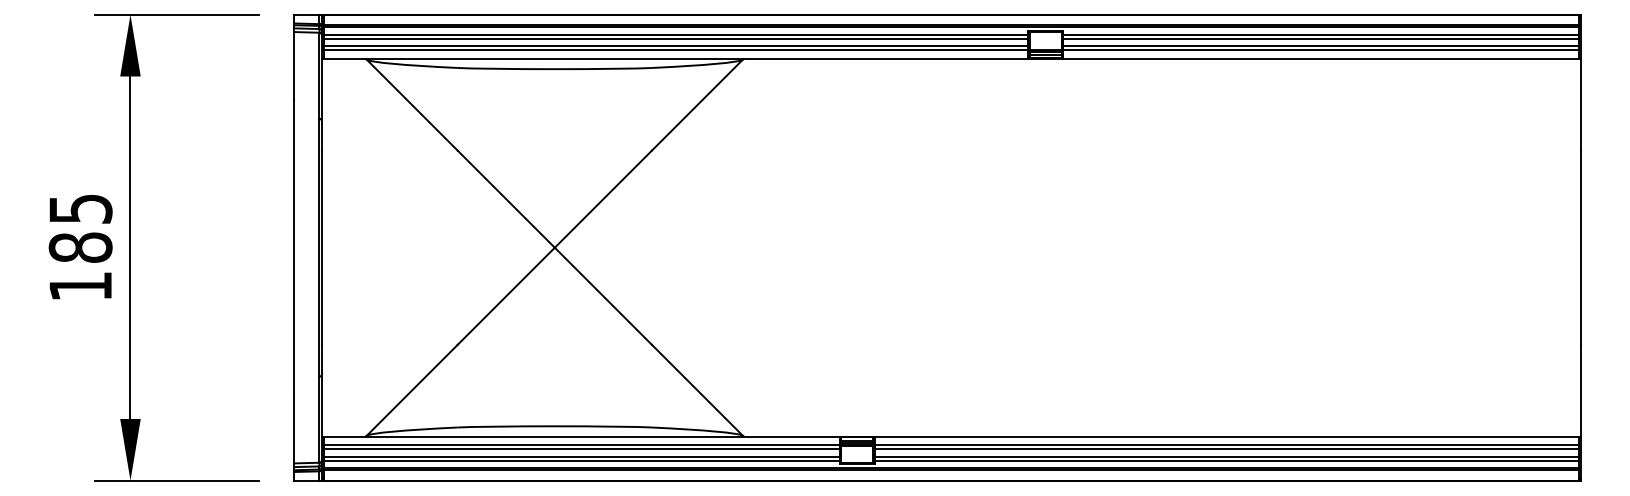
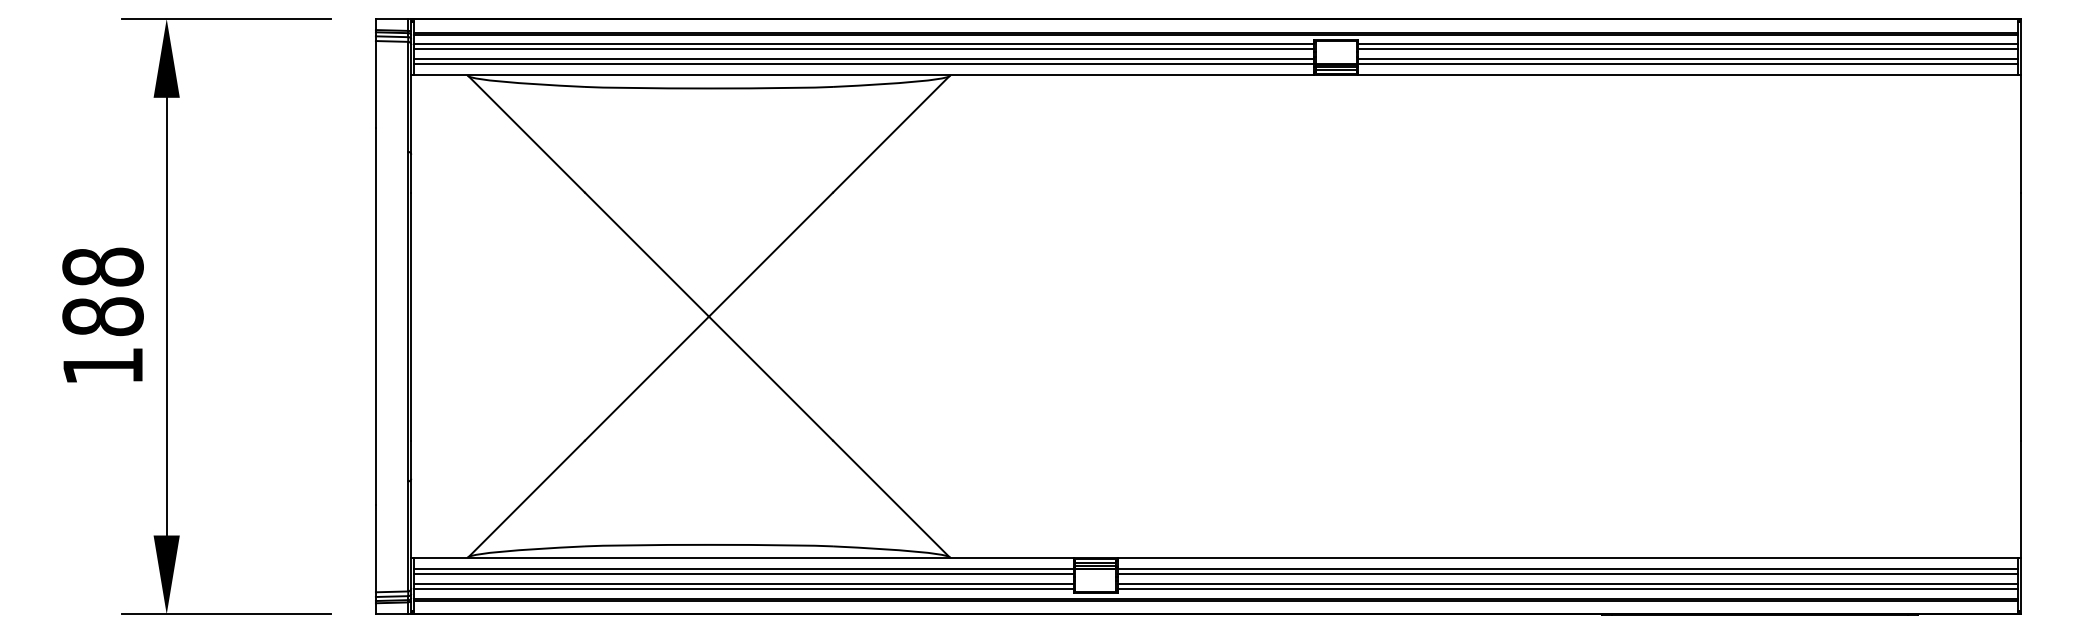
text: (80, 208) -> (102, 266), 185 -> 188

